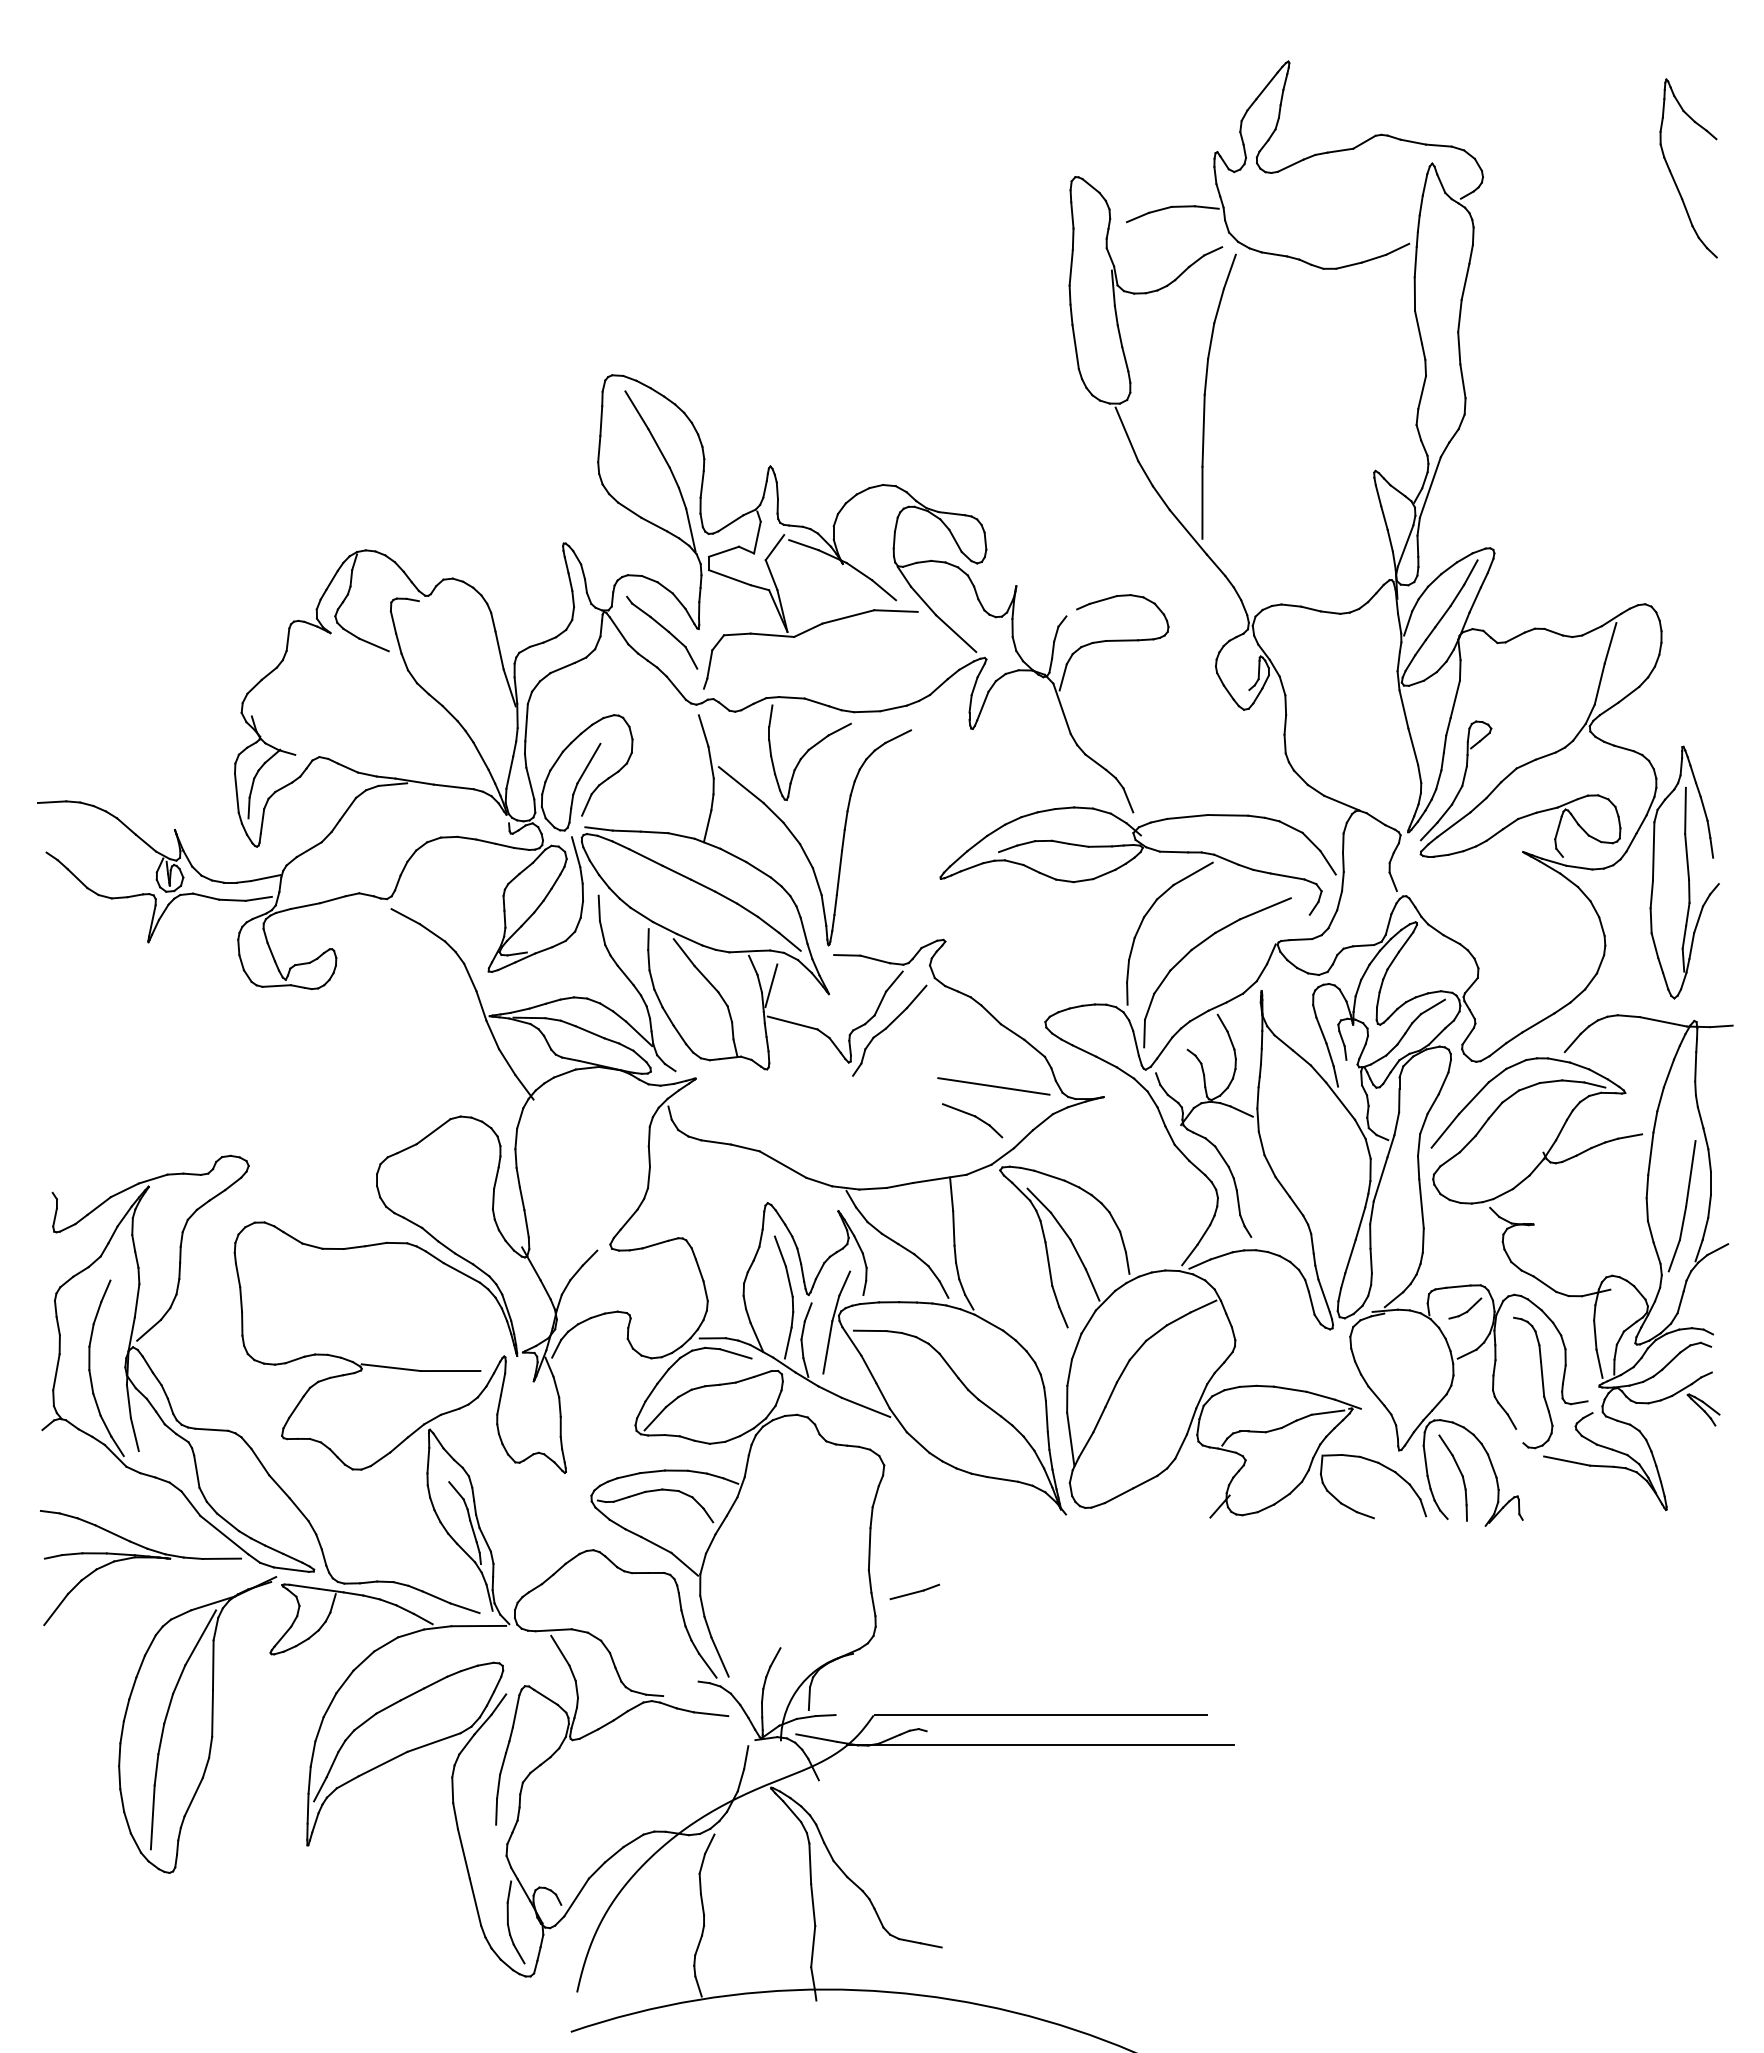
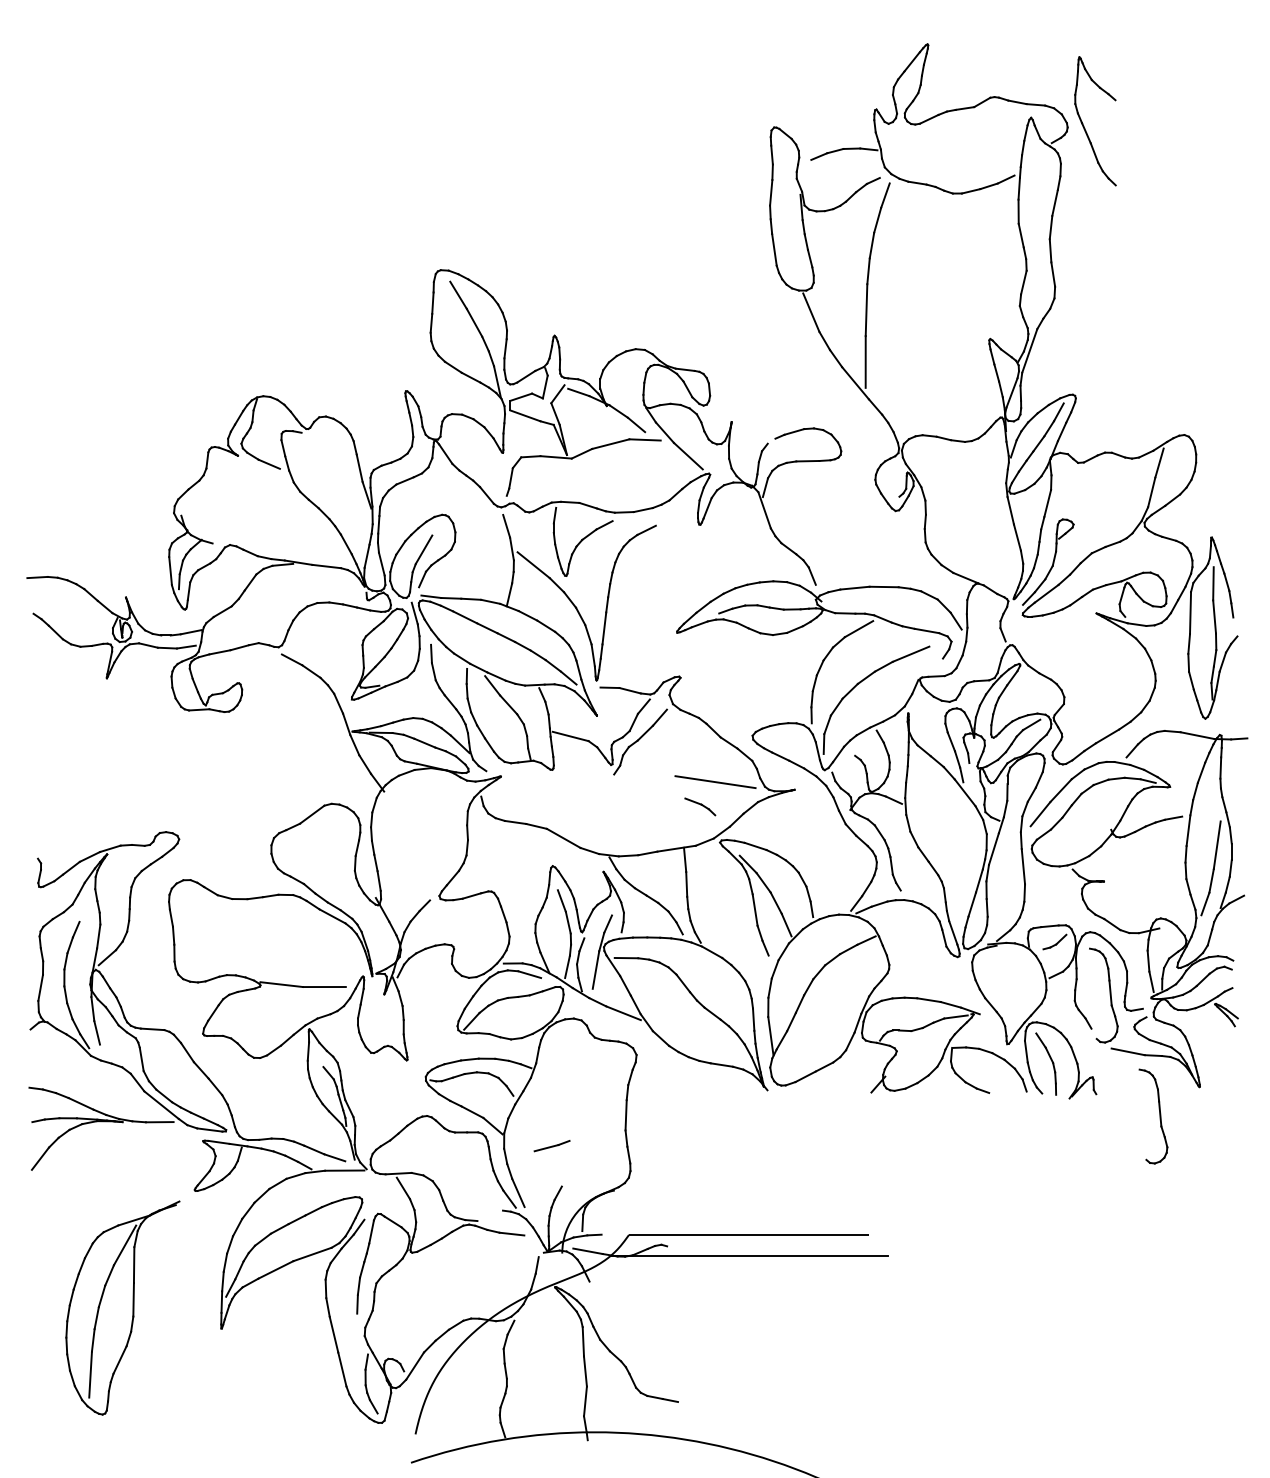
part: (1673, 176) -> (1084, 127), moved
part: (662, 632) -> (476, 455), removed
line: (771, 985) -> (555, 709), removed
part: (972, 1120) -> (700, 806), size x0.7
part: (1610, 1549) -> (1159, 1115), added
part: (914, 1591) -> (551, 1145), moved
part: (197, 1724) -> (122, 1307), moved

